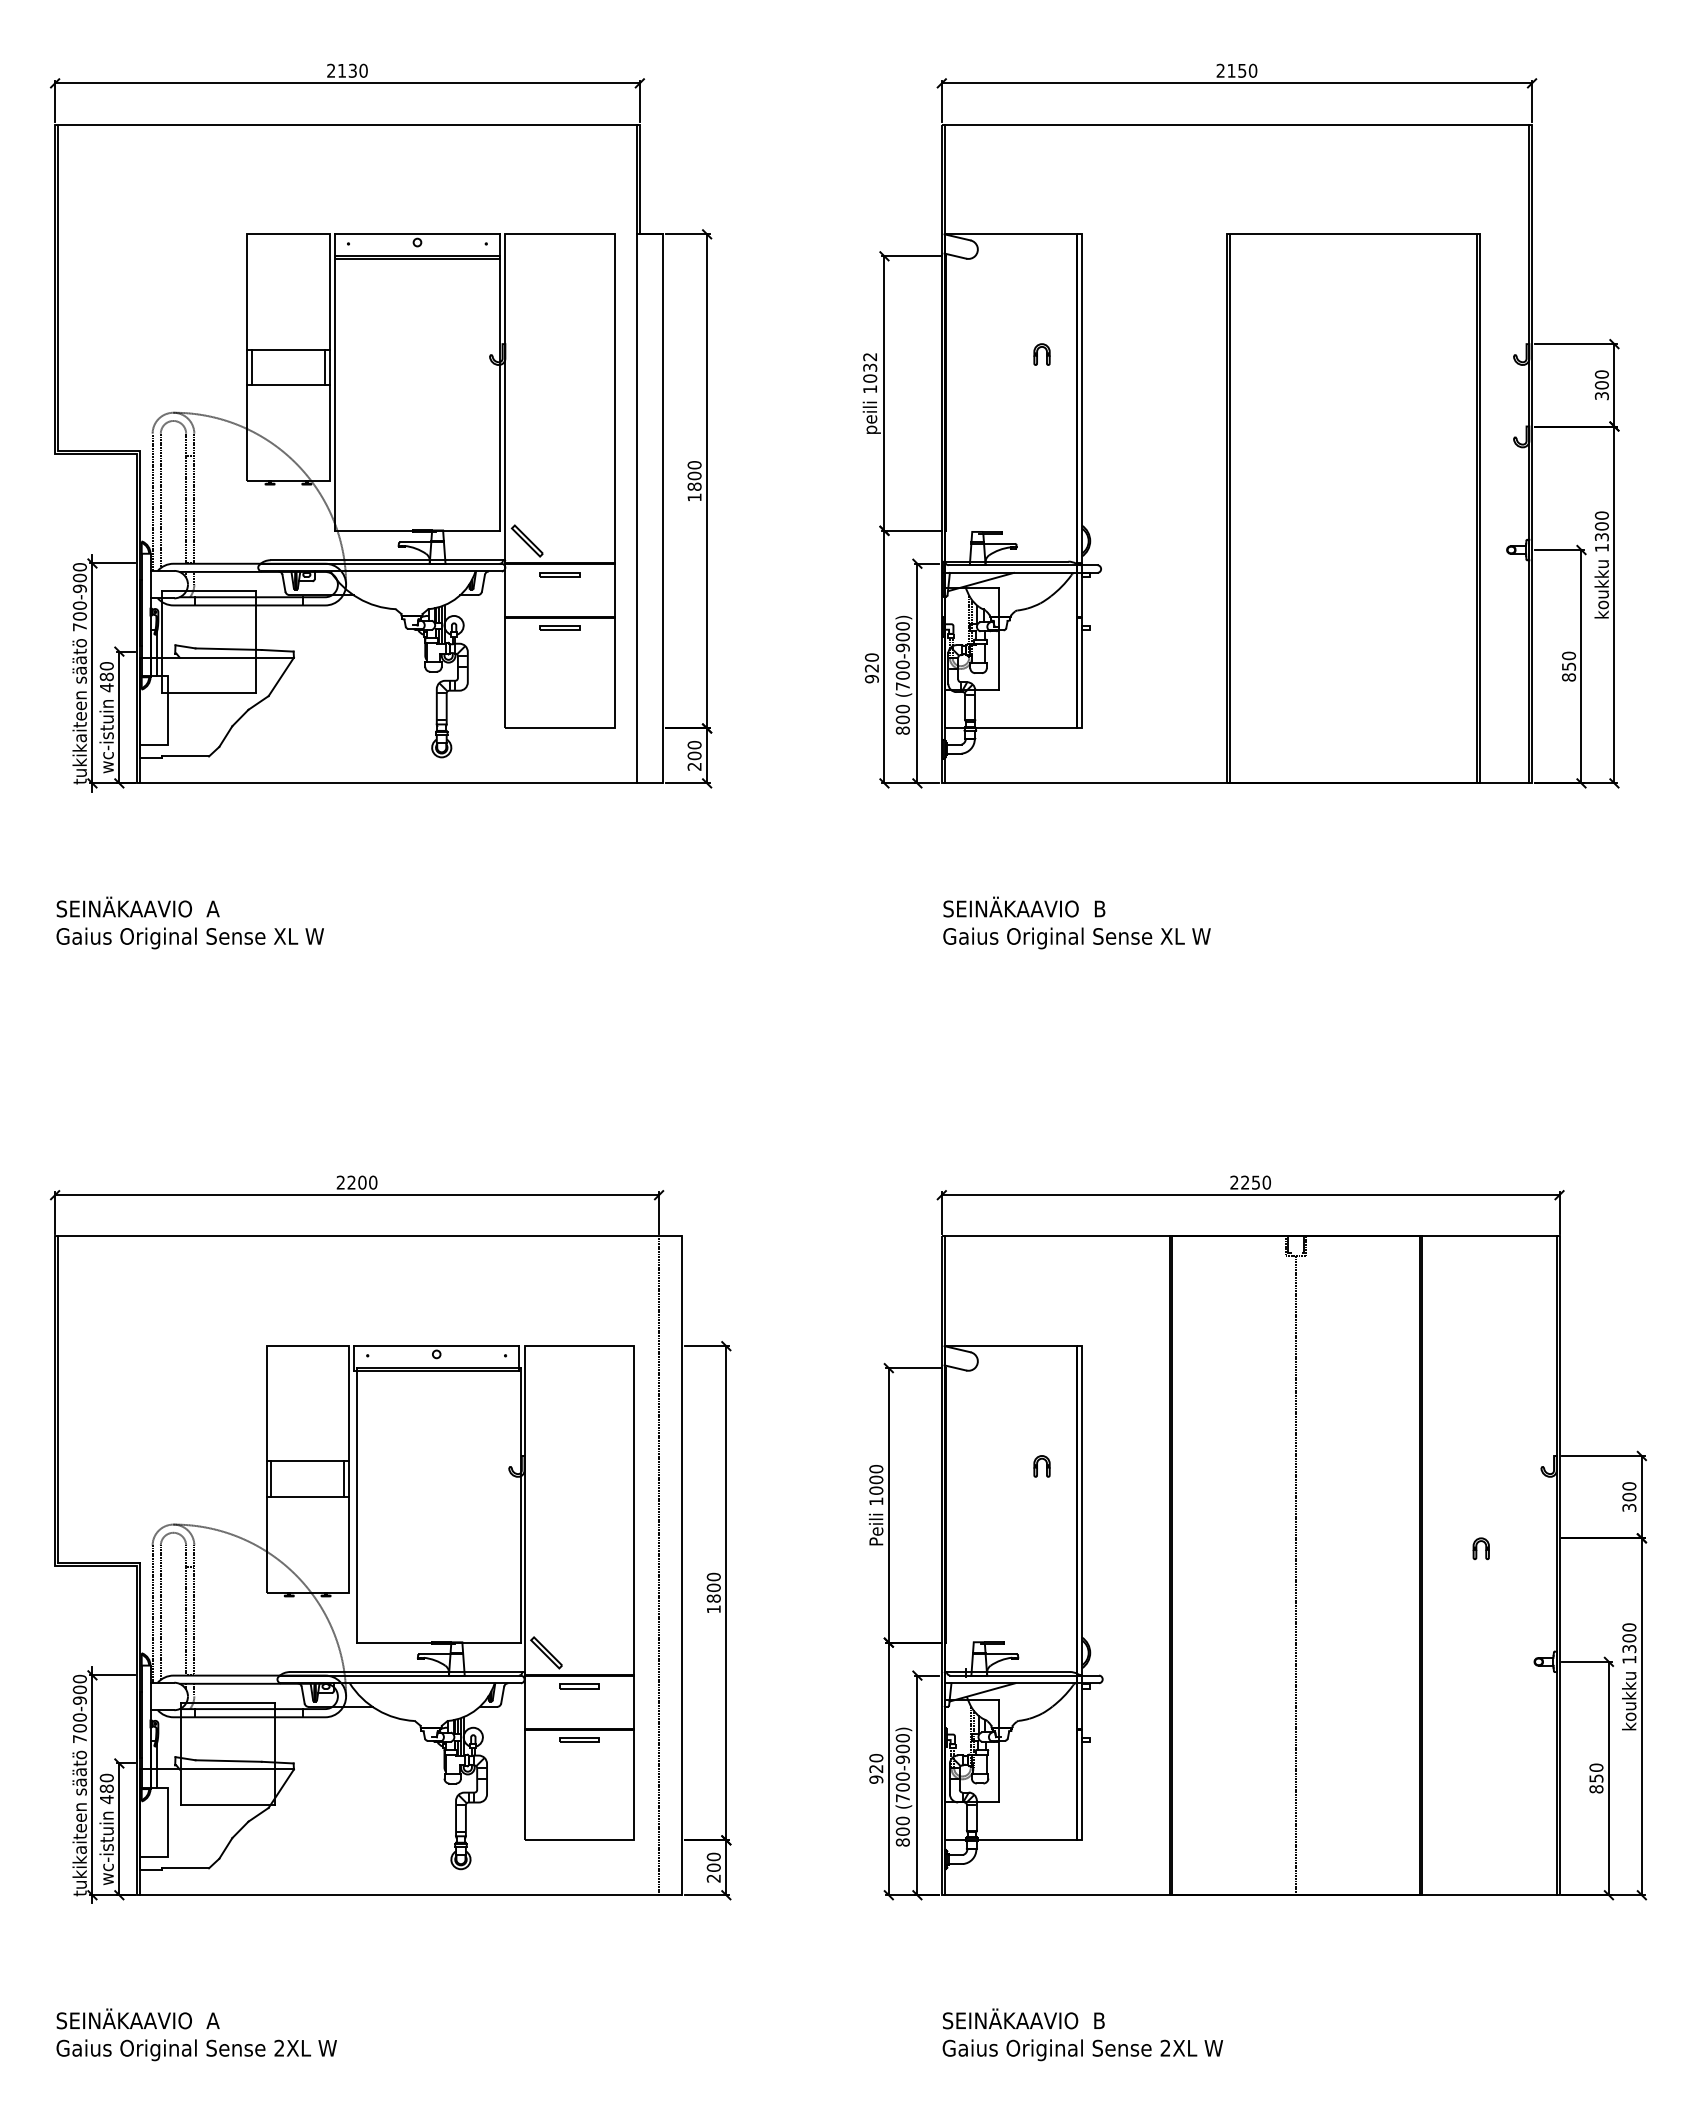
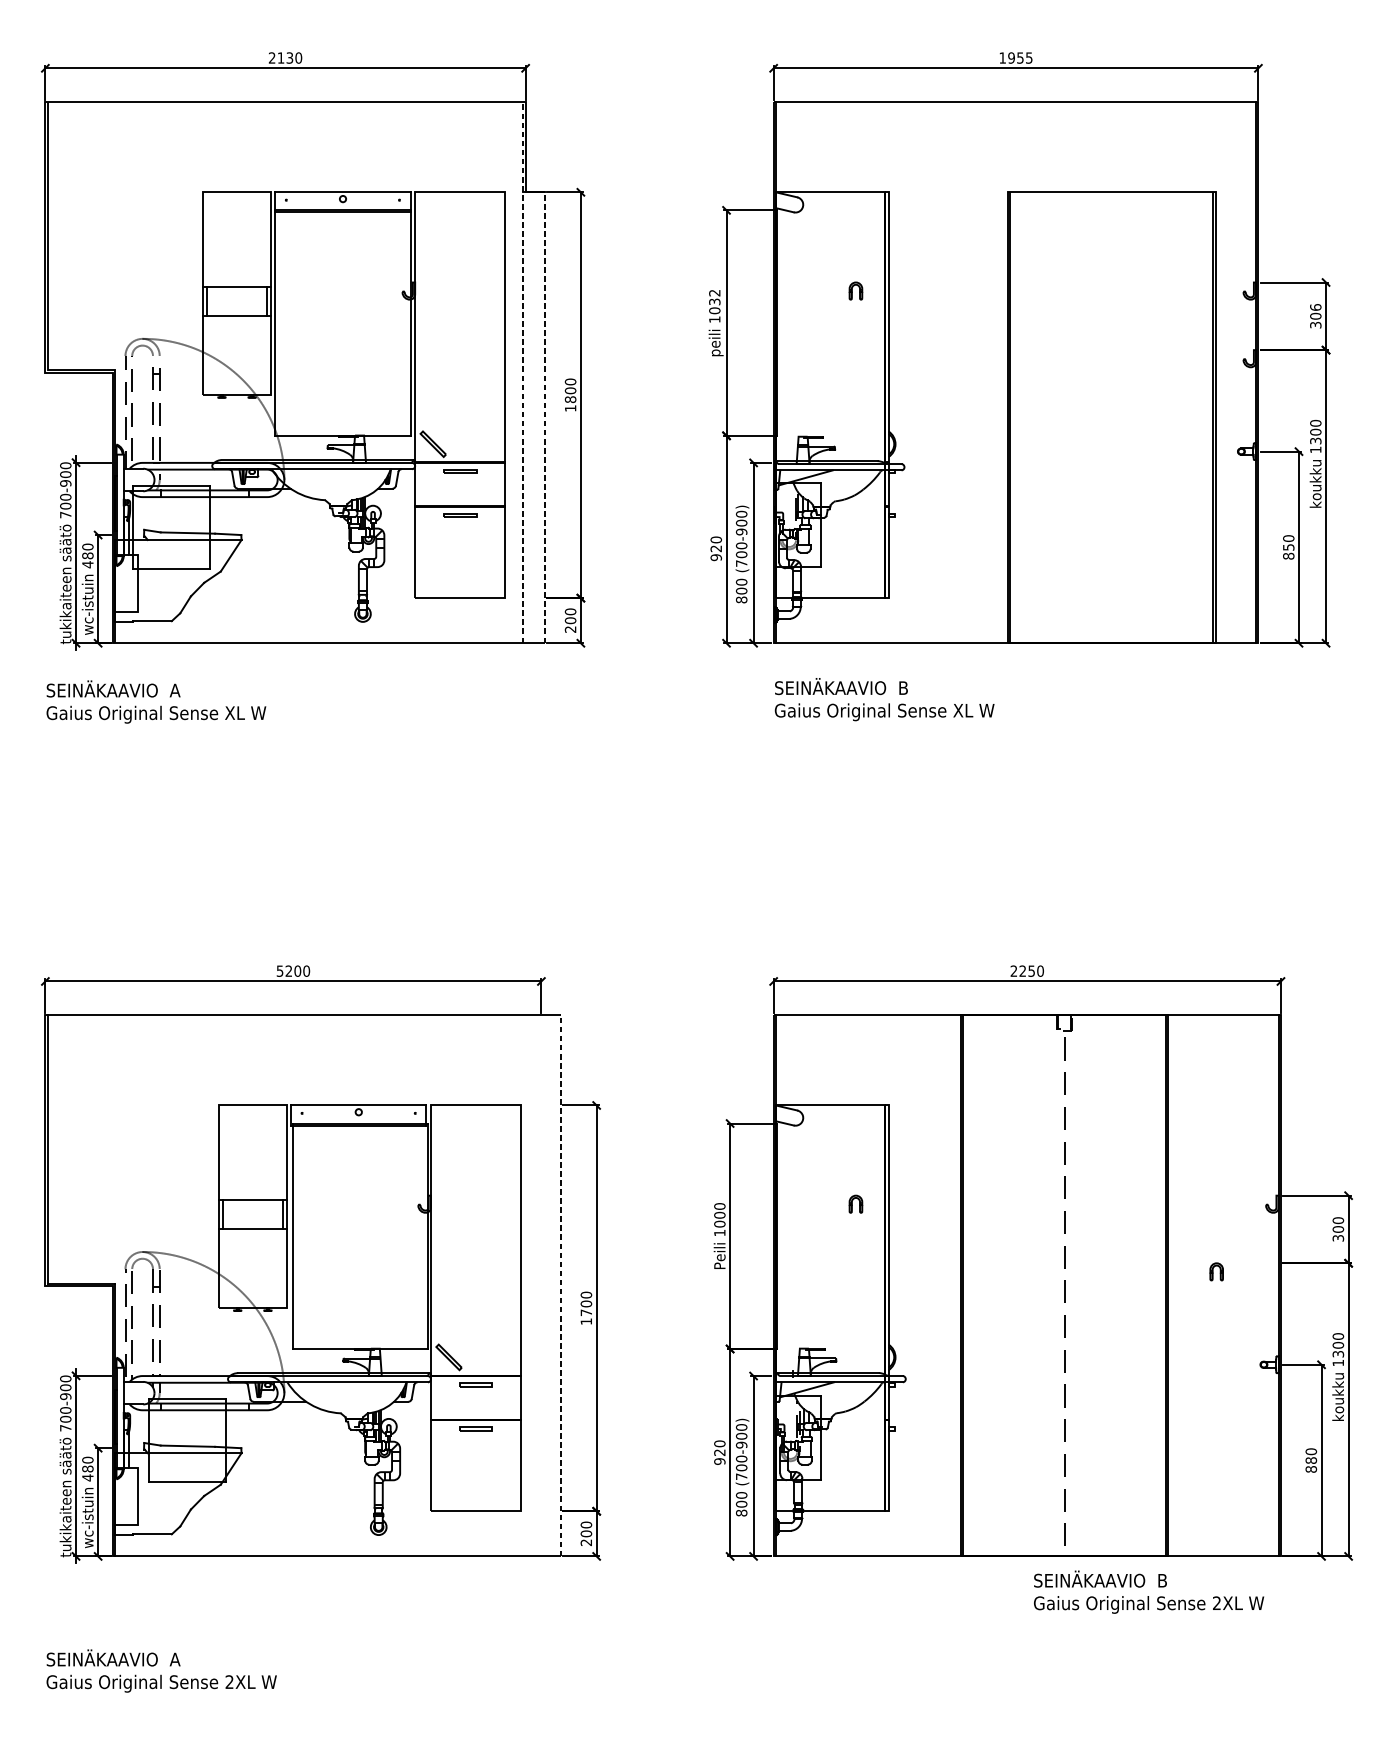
text: (1236, 70) -> (1015, 57), 2150 -> 1955
text: (1601, 374) -> (1315, 307), 300 -> 306
line: (637, 453) -> (523, 372), solid -> dashed
line: (663, 508) -> (545, 417), solid -> dashed
text: (189, 922) -> (155, 701), moved
text: (1076, 922) -> (884, 699), moved
text: (340, 1182) -> (279, 971), 2200 -> 5200
line: (659, 1565) -> (541, 1285), removed
line: (682, 1565) -> (560, 1285), solid -> dashed
text: (713, 1598) -> (586, 1312), 1800 -> 1700
text: (1596, 1778) -> (1311, 1460), 850 -> 880
text: (1082, 2034) -> (1148, 1591), moved

